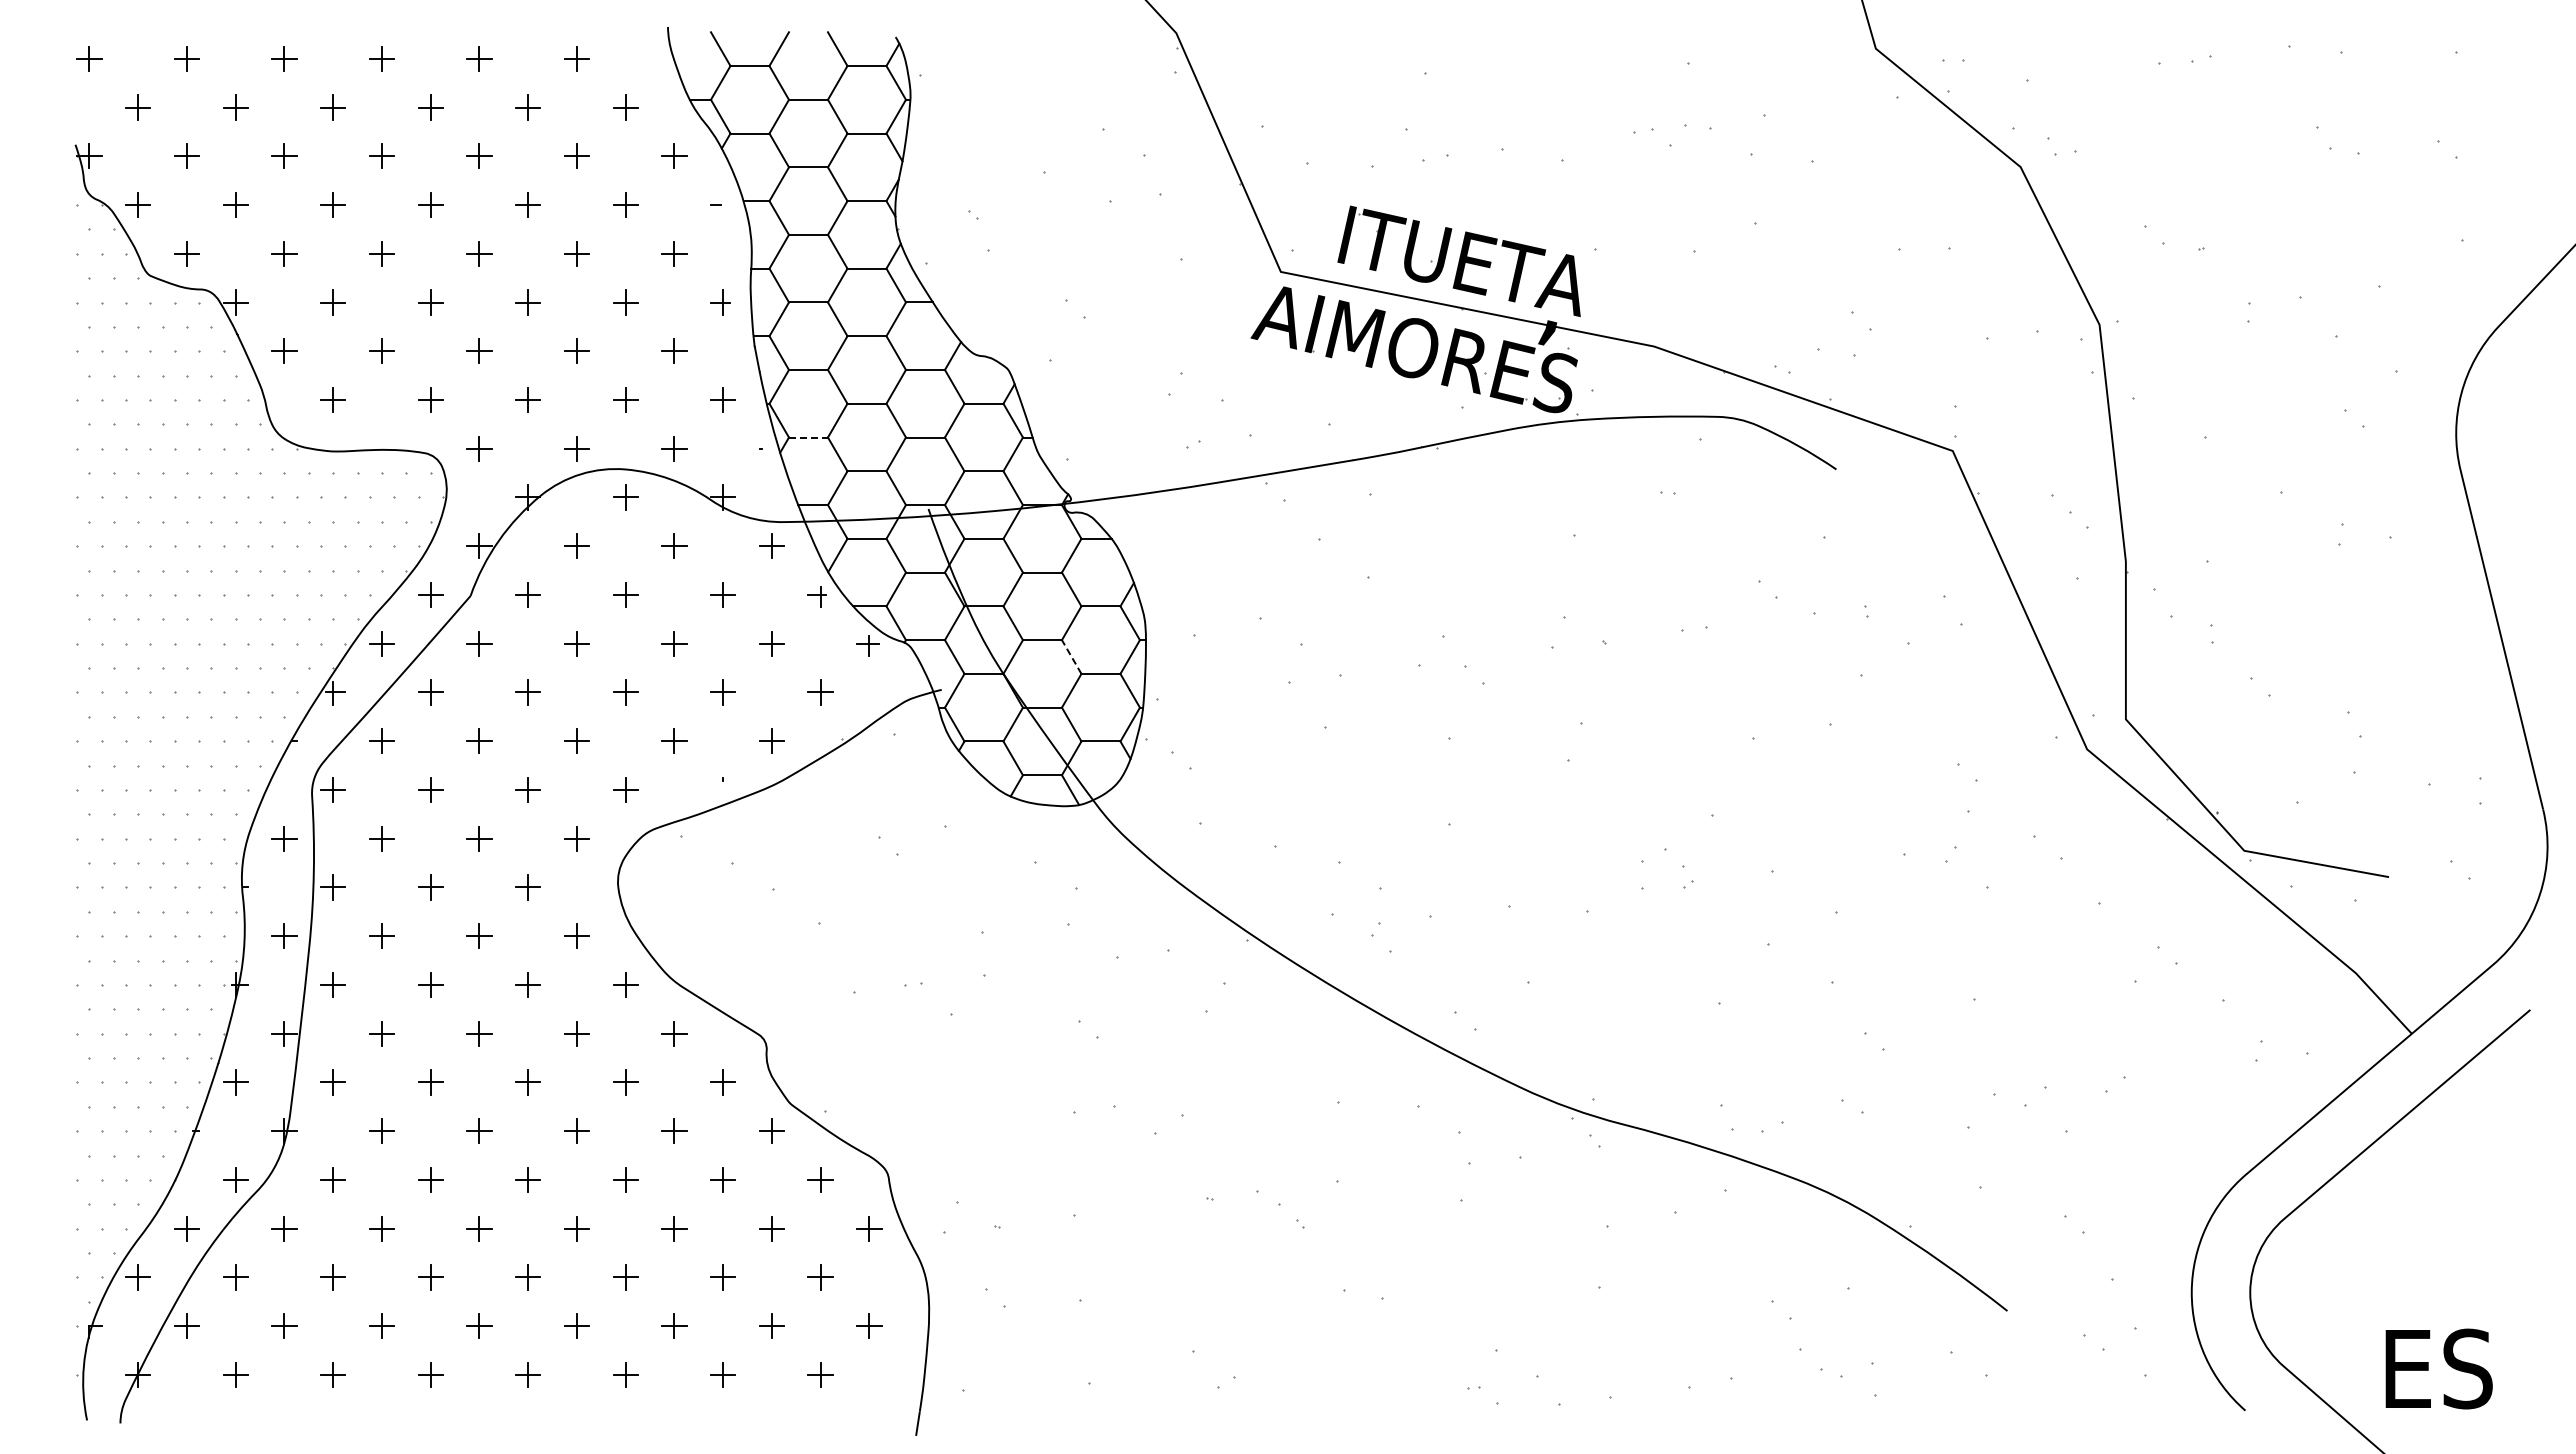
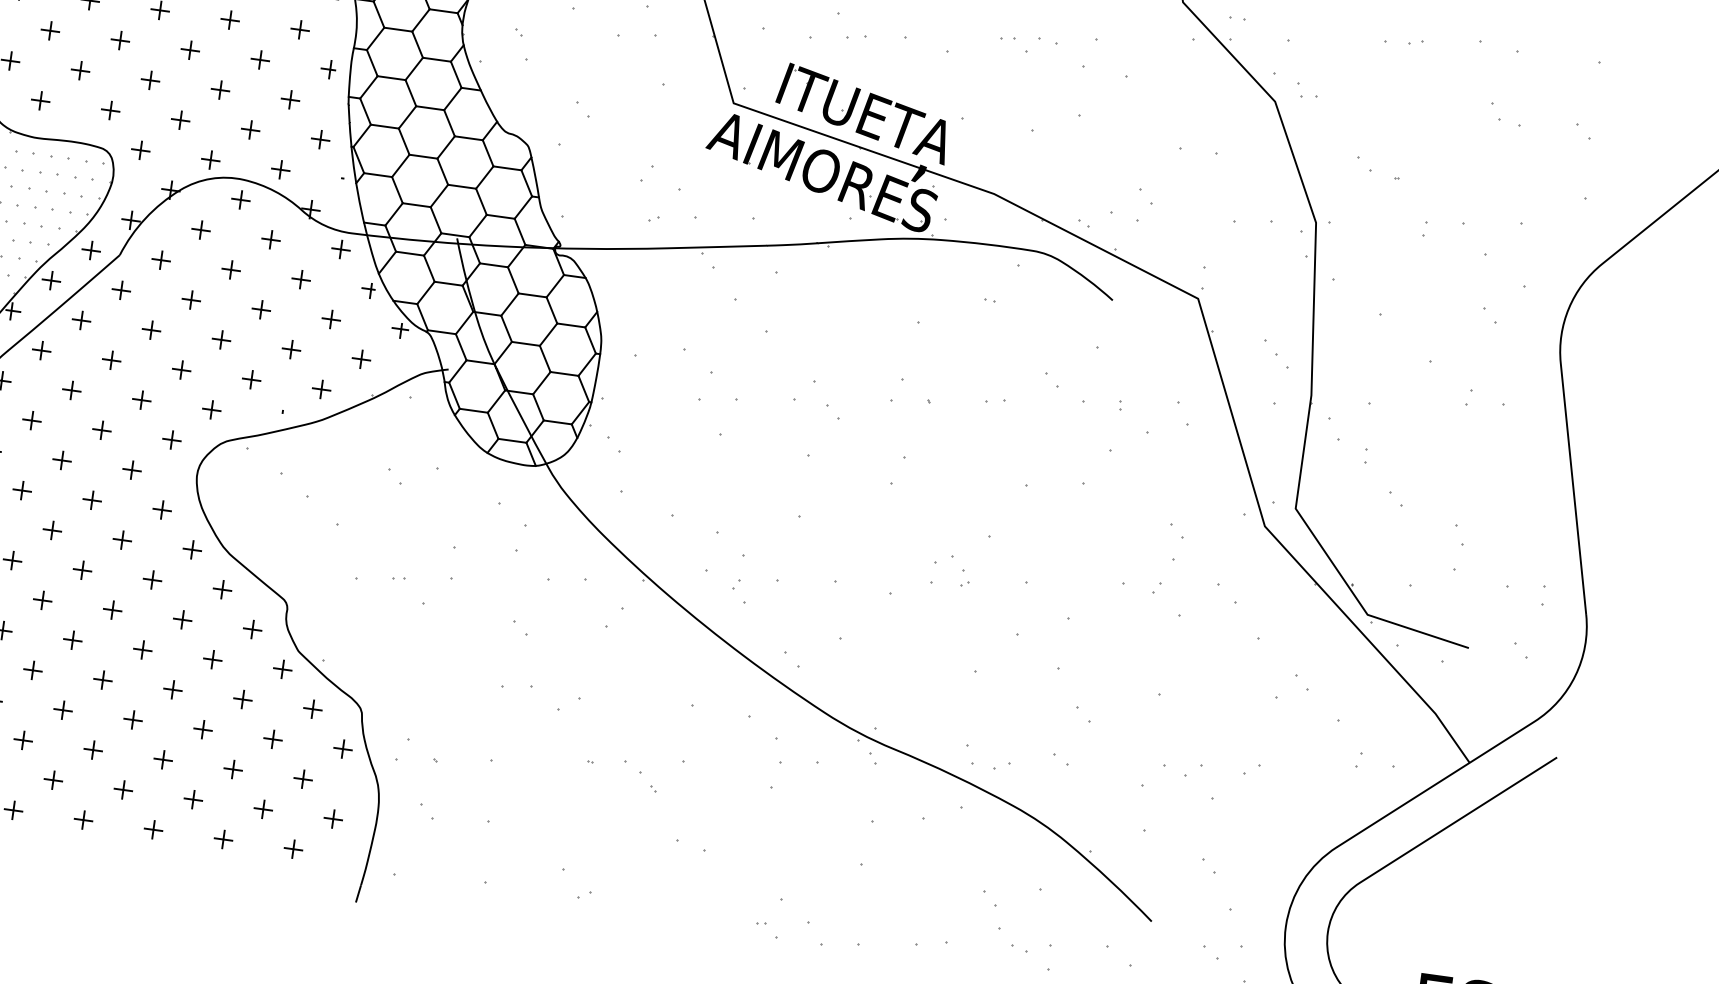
line: (808, 437) -> (378, 175), dashed -> solid
line: (1071, 656) -> (545, 358), dashed -> solid

